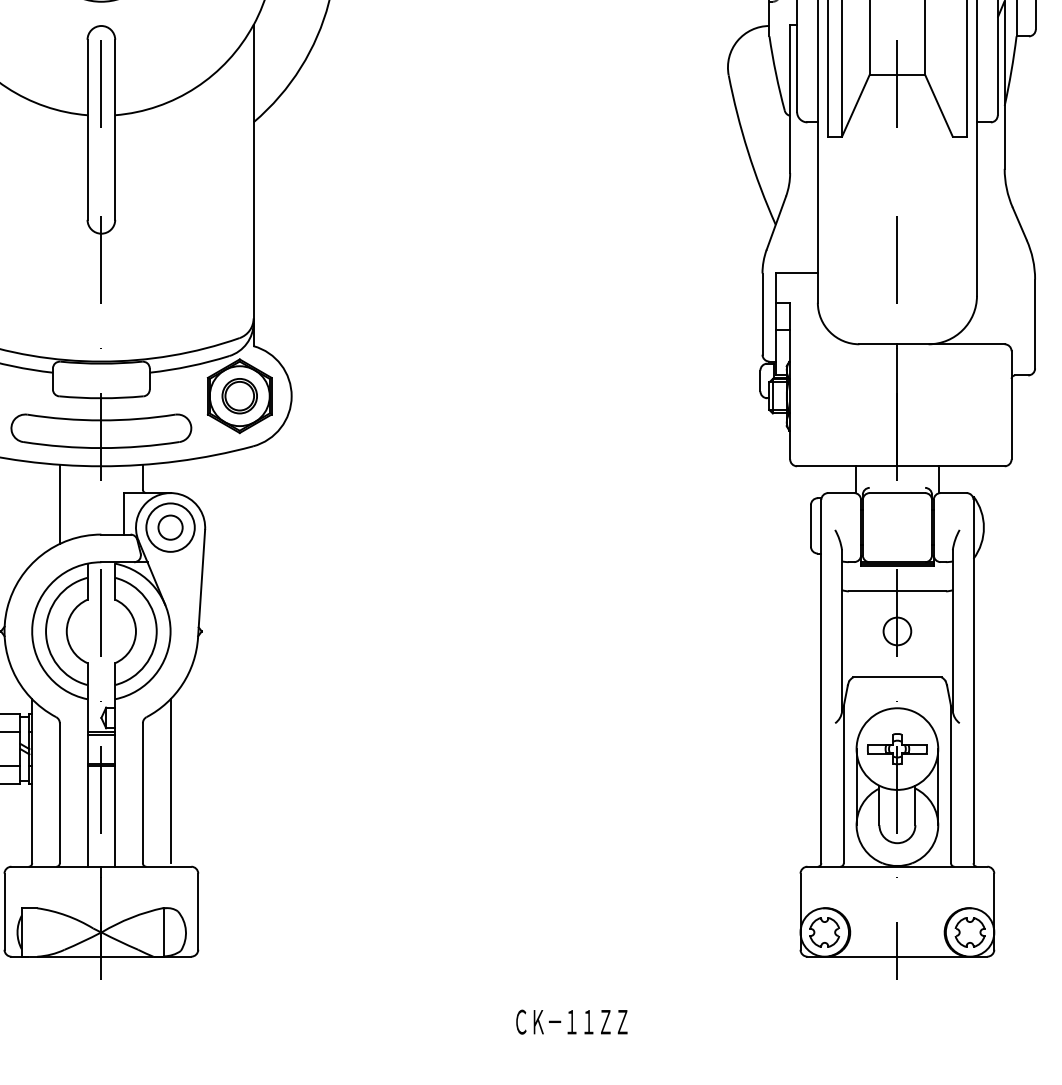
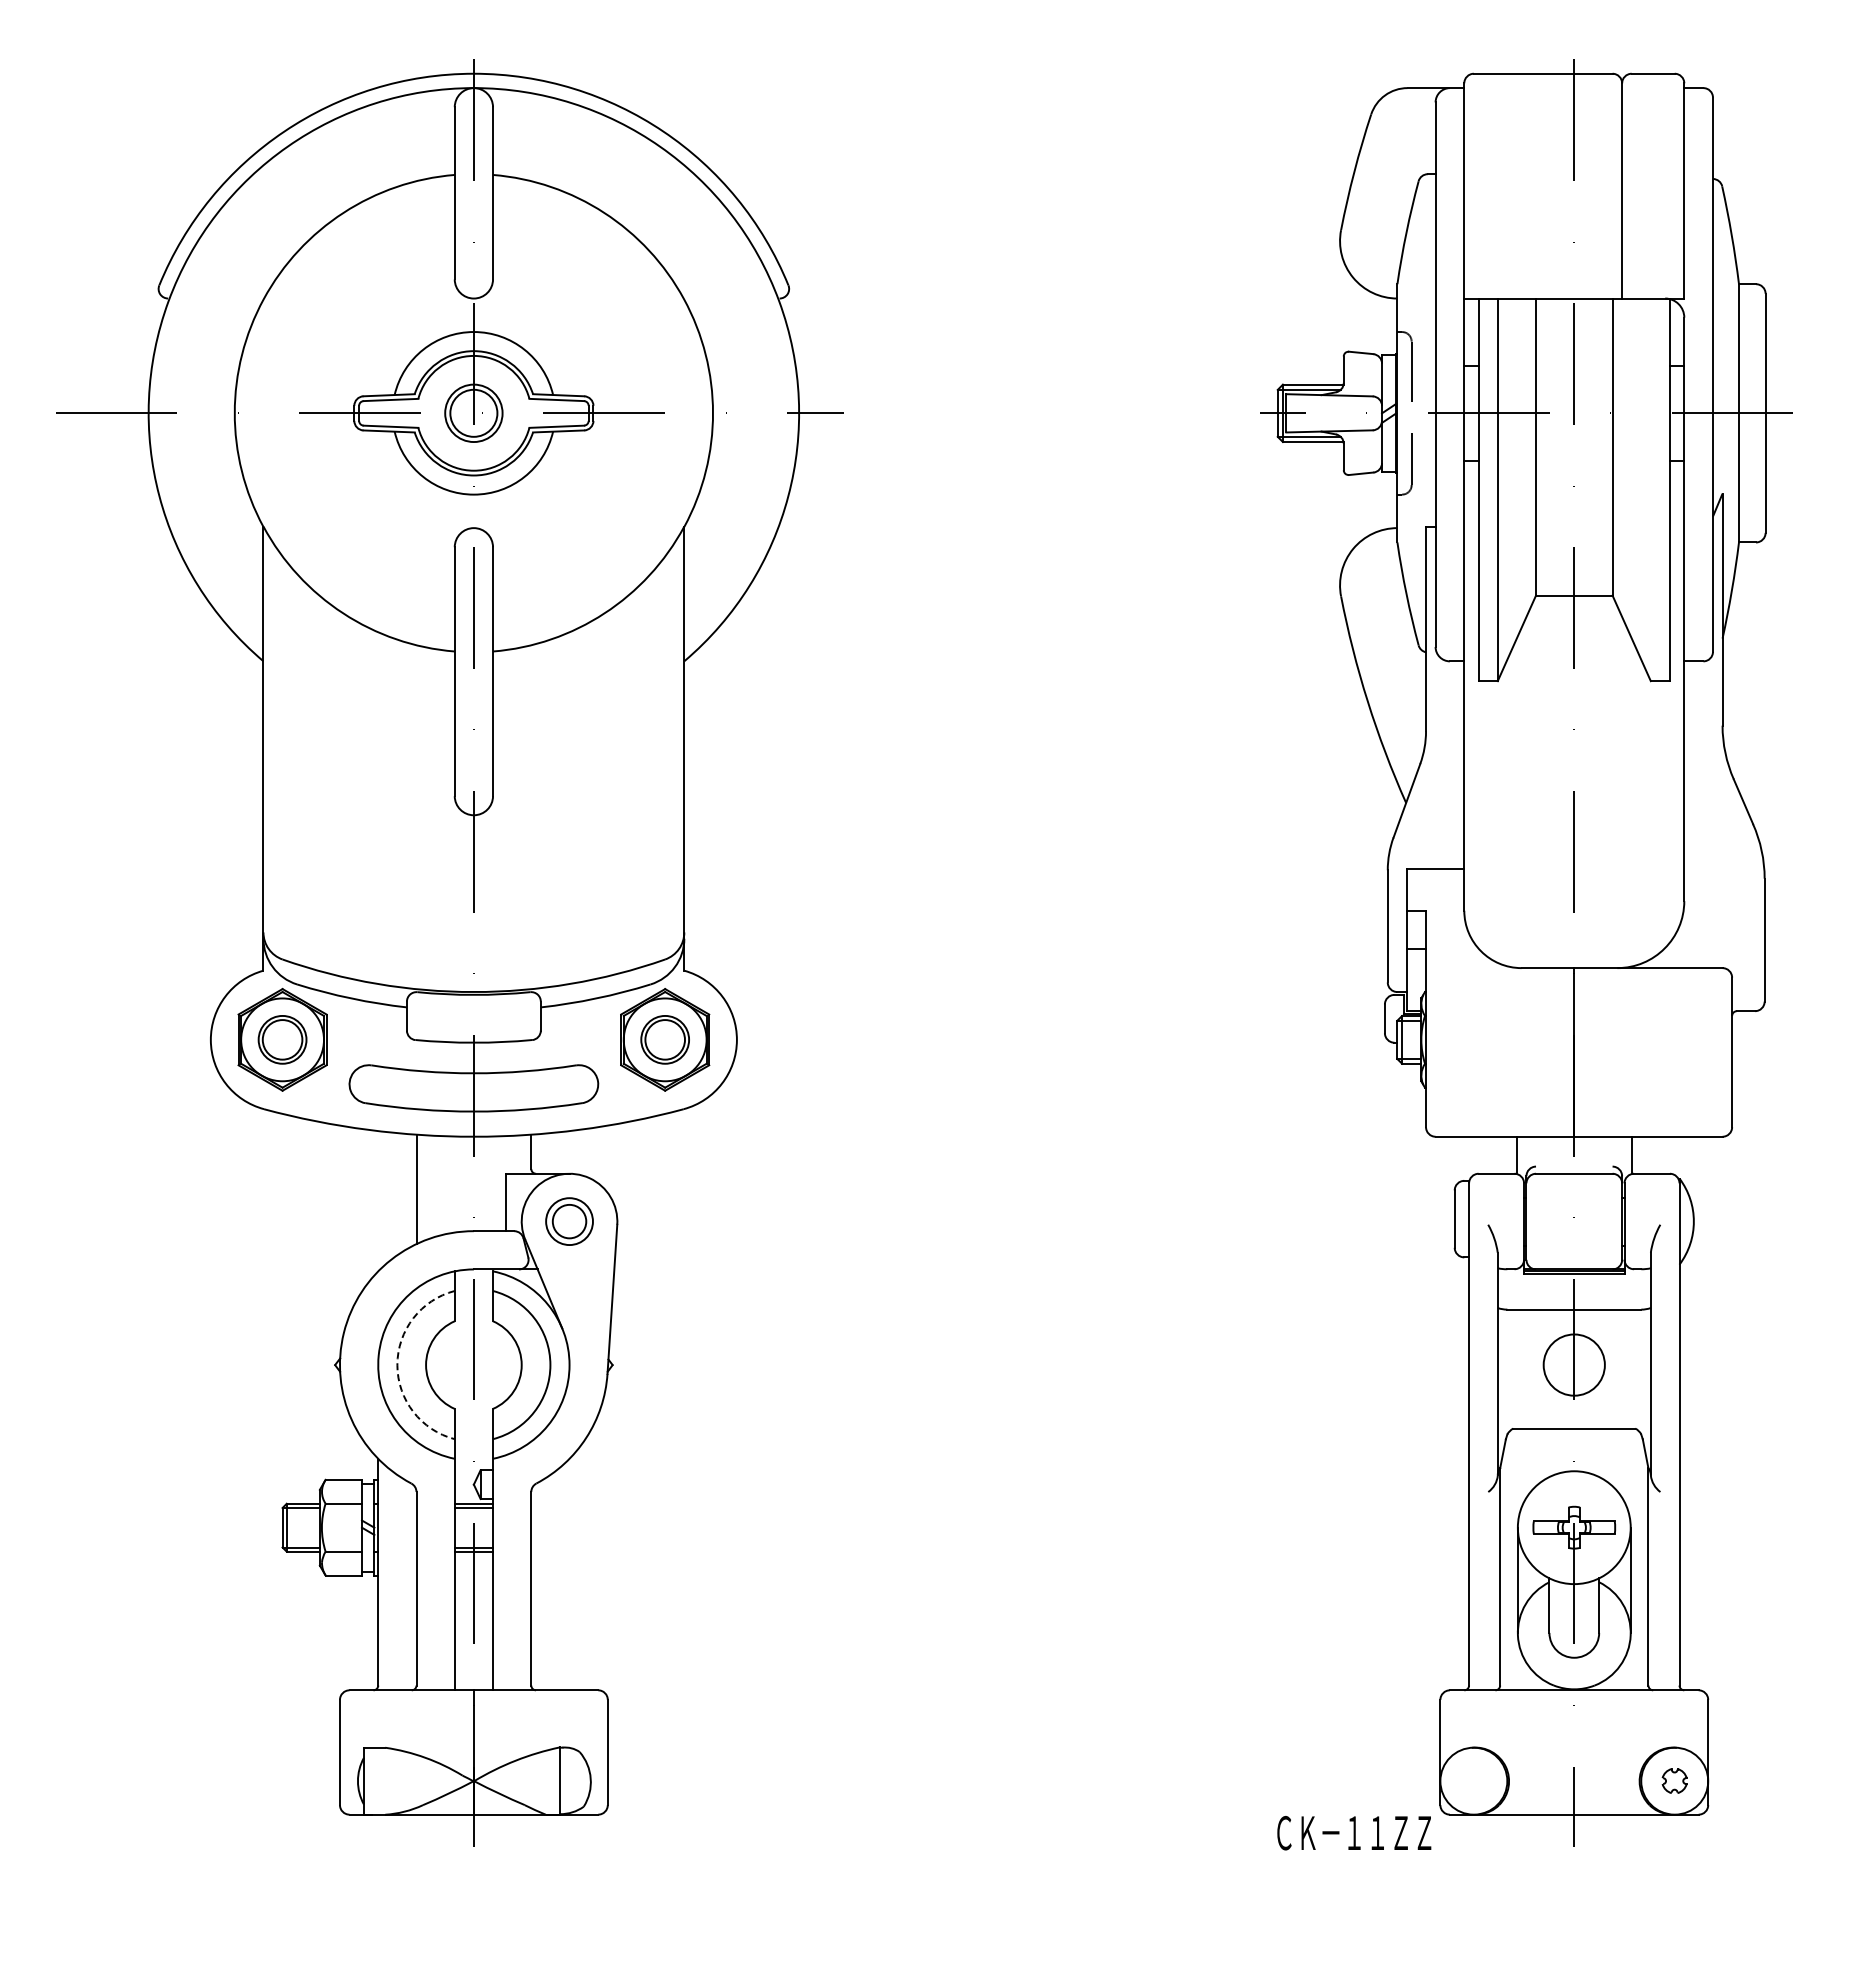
circle: (170, 527) -> (569, 1221), size x0.7
arc: (46, 631) -> (397, 1365), solid -> dashed
circle: (897, 631) -> (1574, 1364), size x1.6
line: (170, 780) -> (569, 1571), removed
part: (824, 931) -> (1473, 1780), removed
part: (969, 931) -> (1674, 1780), size x0.6
text: (572, 1022) -> (1354, 1833), moved

